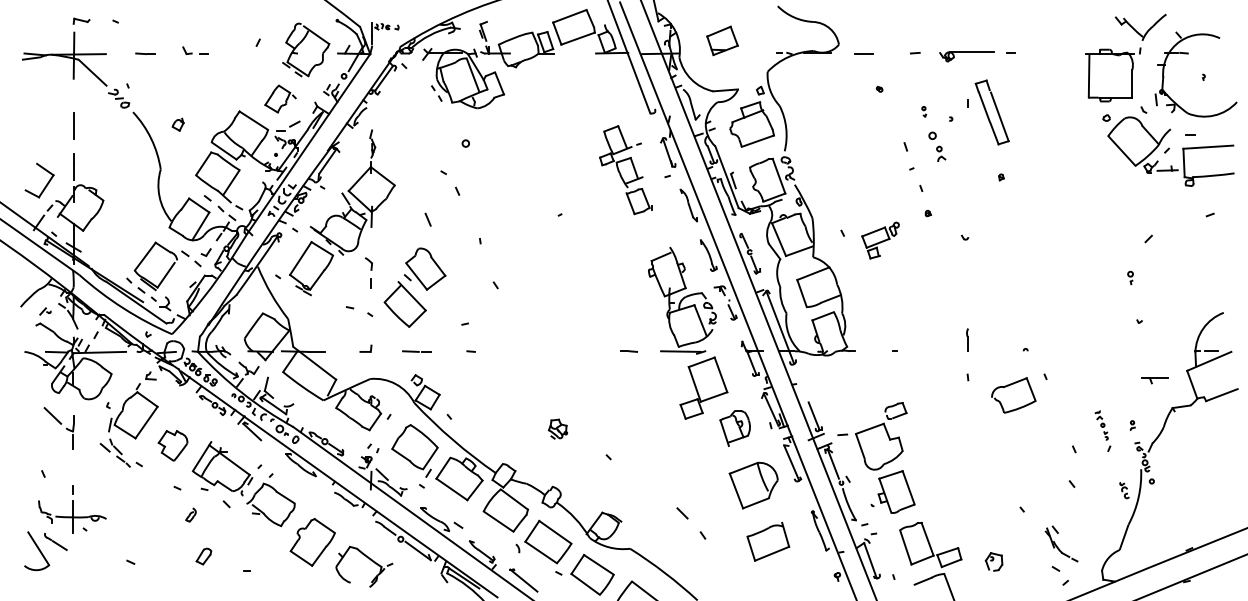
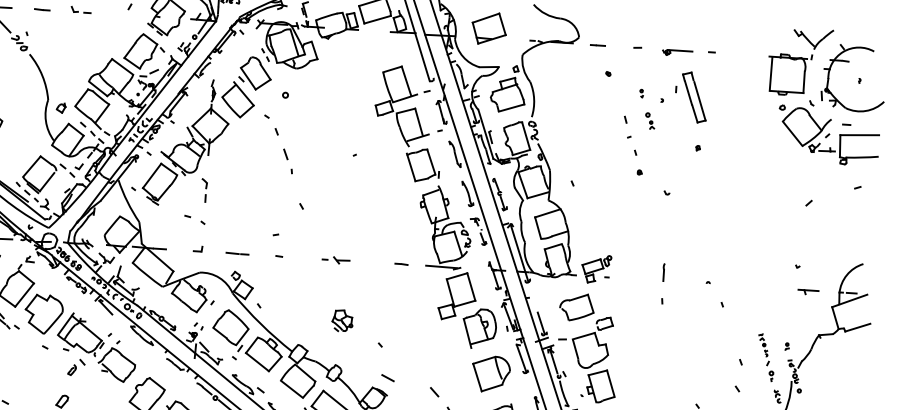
part: (722, 40) -> (489, 28), size x1.43
part: (966, 56) -> (677, 52), size x0.71
part: (280, 98) -> (144, 51), size x1.67
part: (177, 124) -> (60, 107), moved
part: (937, 146) -> (650, 121), size x0.71
part: (625, 169) -> (407, 123), size x1.67
line: (427, 219) -> (285, 154), moved
part: (880, 240) -> (596, 269), moved
part: (1130, 277) -> (771, 375), moved
part: (409, 292) -> (242, 90), moved
part: (544, 351) -> (335, 260), added
part: (1154, 380) -> (807, 292), moved
part: (1011, 385) -> (575, 299), moved
part: (557, 428) -> (342, 320), size x1.43
part: (735, 428) -> (479, 329), size x1.43
part: (172, 445) -> (43, 314), size x1.67
line: (620, 498) -> (387, 377), added
part: (190, 514) -> (71, 369), moved

